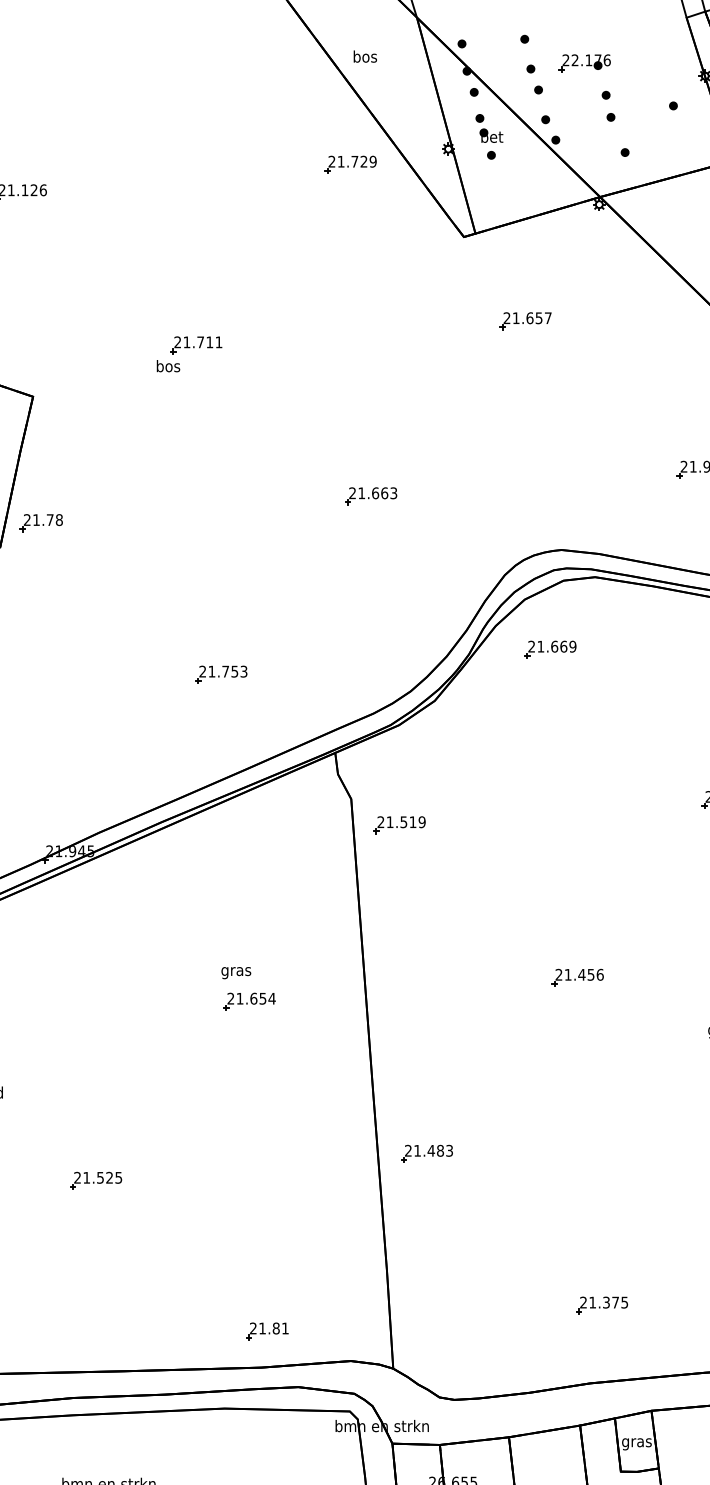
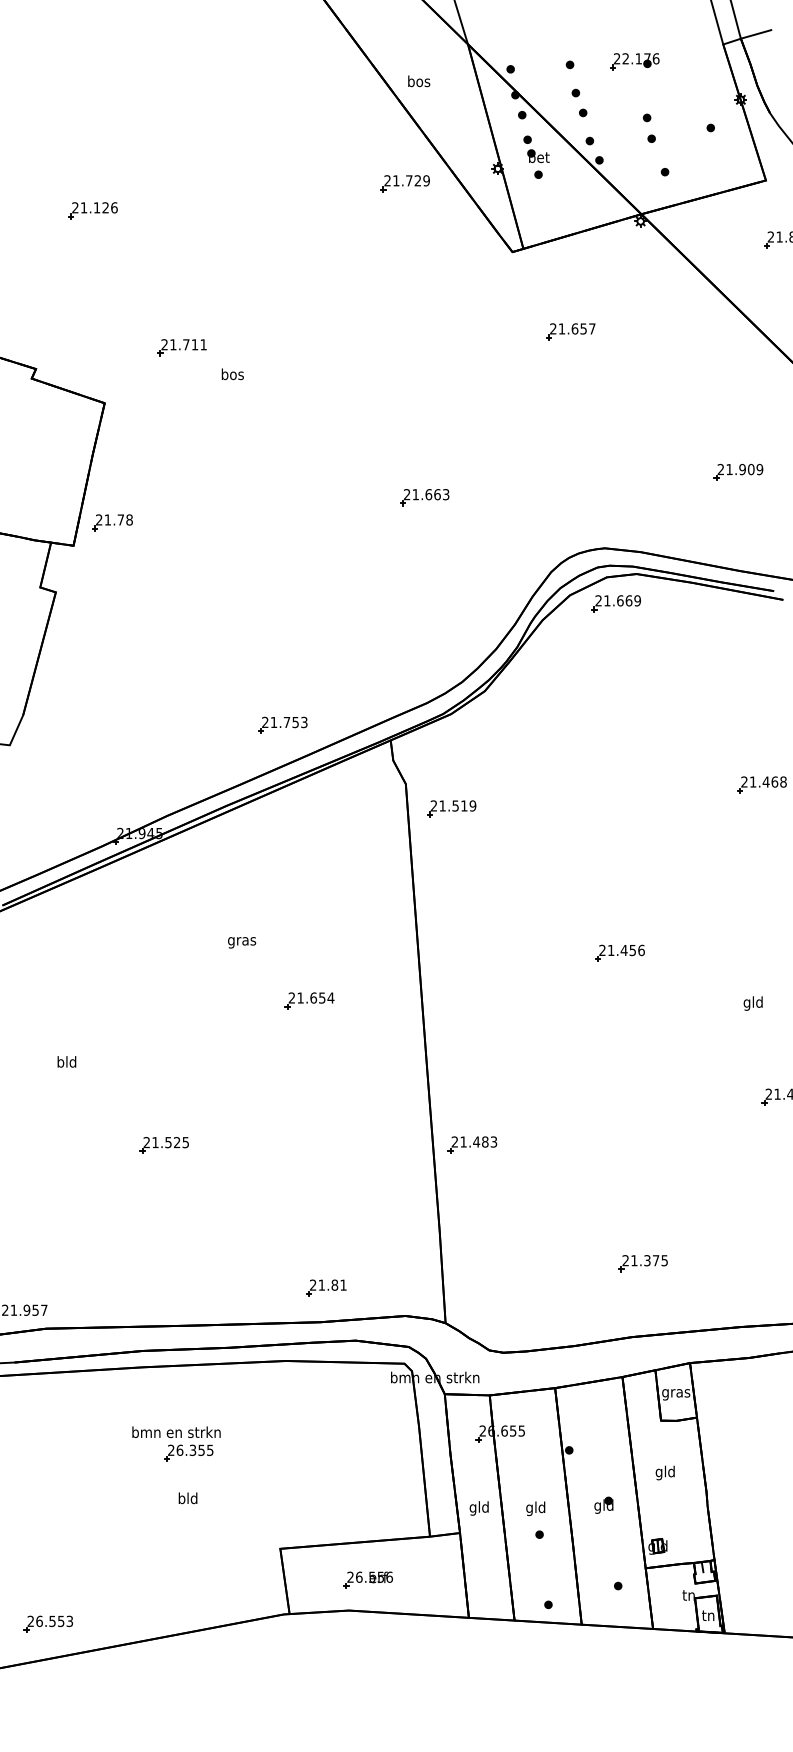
part: (584, 63) -> (634, 61), moved
part: (195, 345) -> (181, 347), moved
part: (549, 649) -> (615, 603), moved
part: (220, 673) -> (282, 724), moved
text: (236, 972) -> (242, 942), moved
part: (249, 1001) -> (309, 1000), moved
part: (426, 1153) -> (472, 1144), moved

